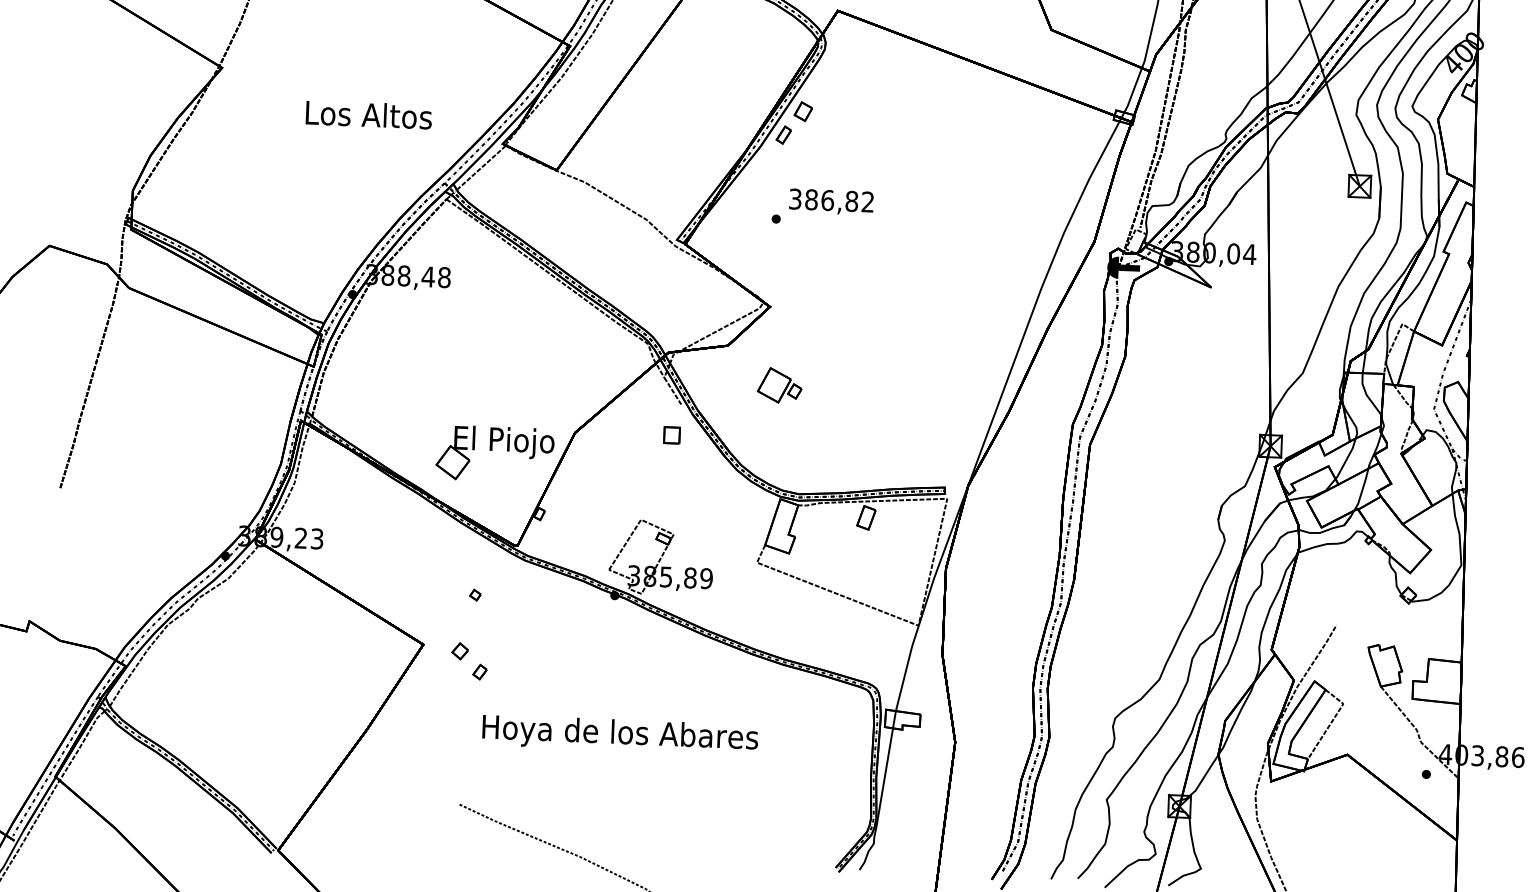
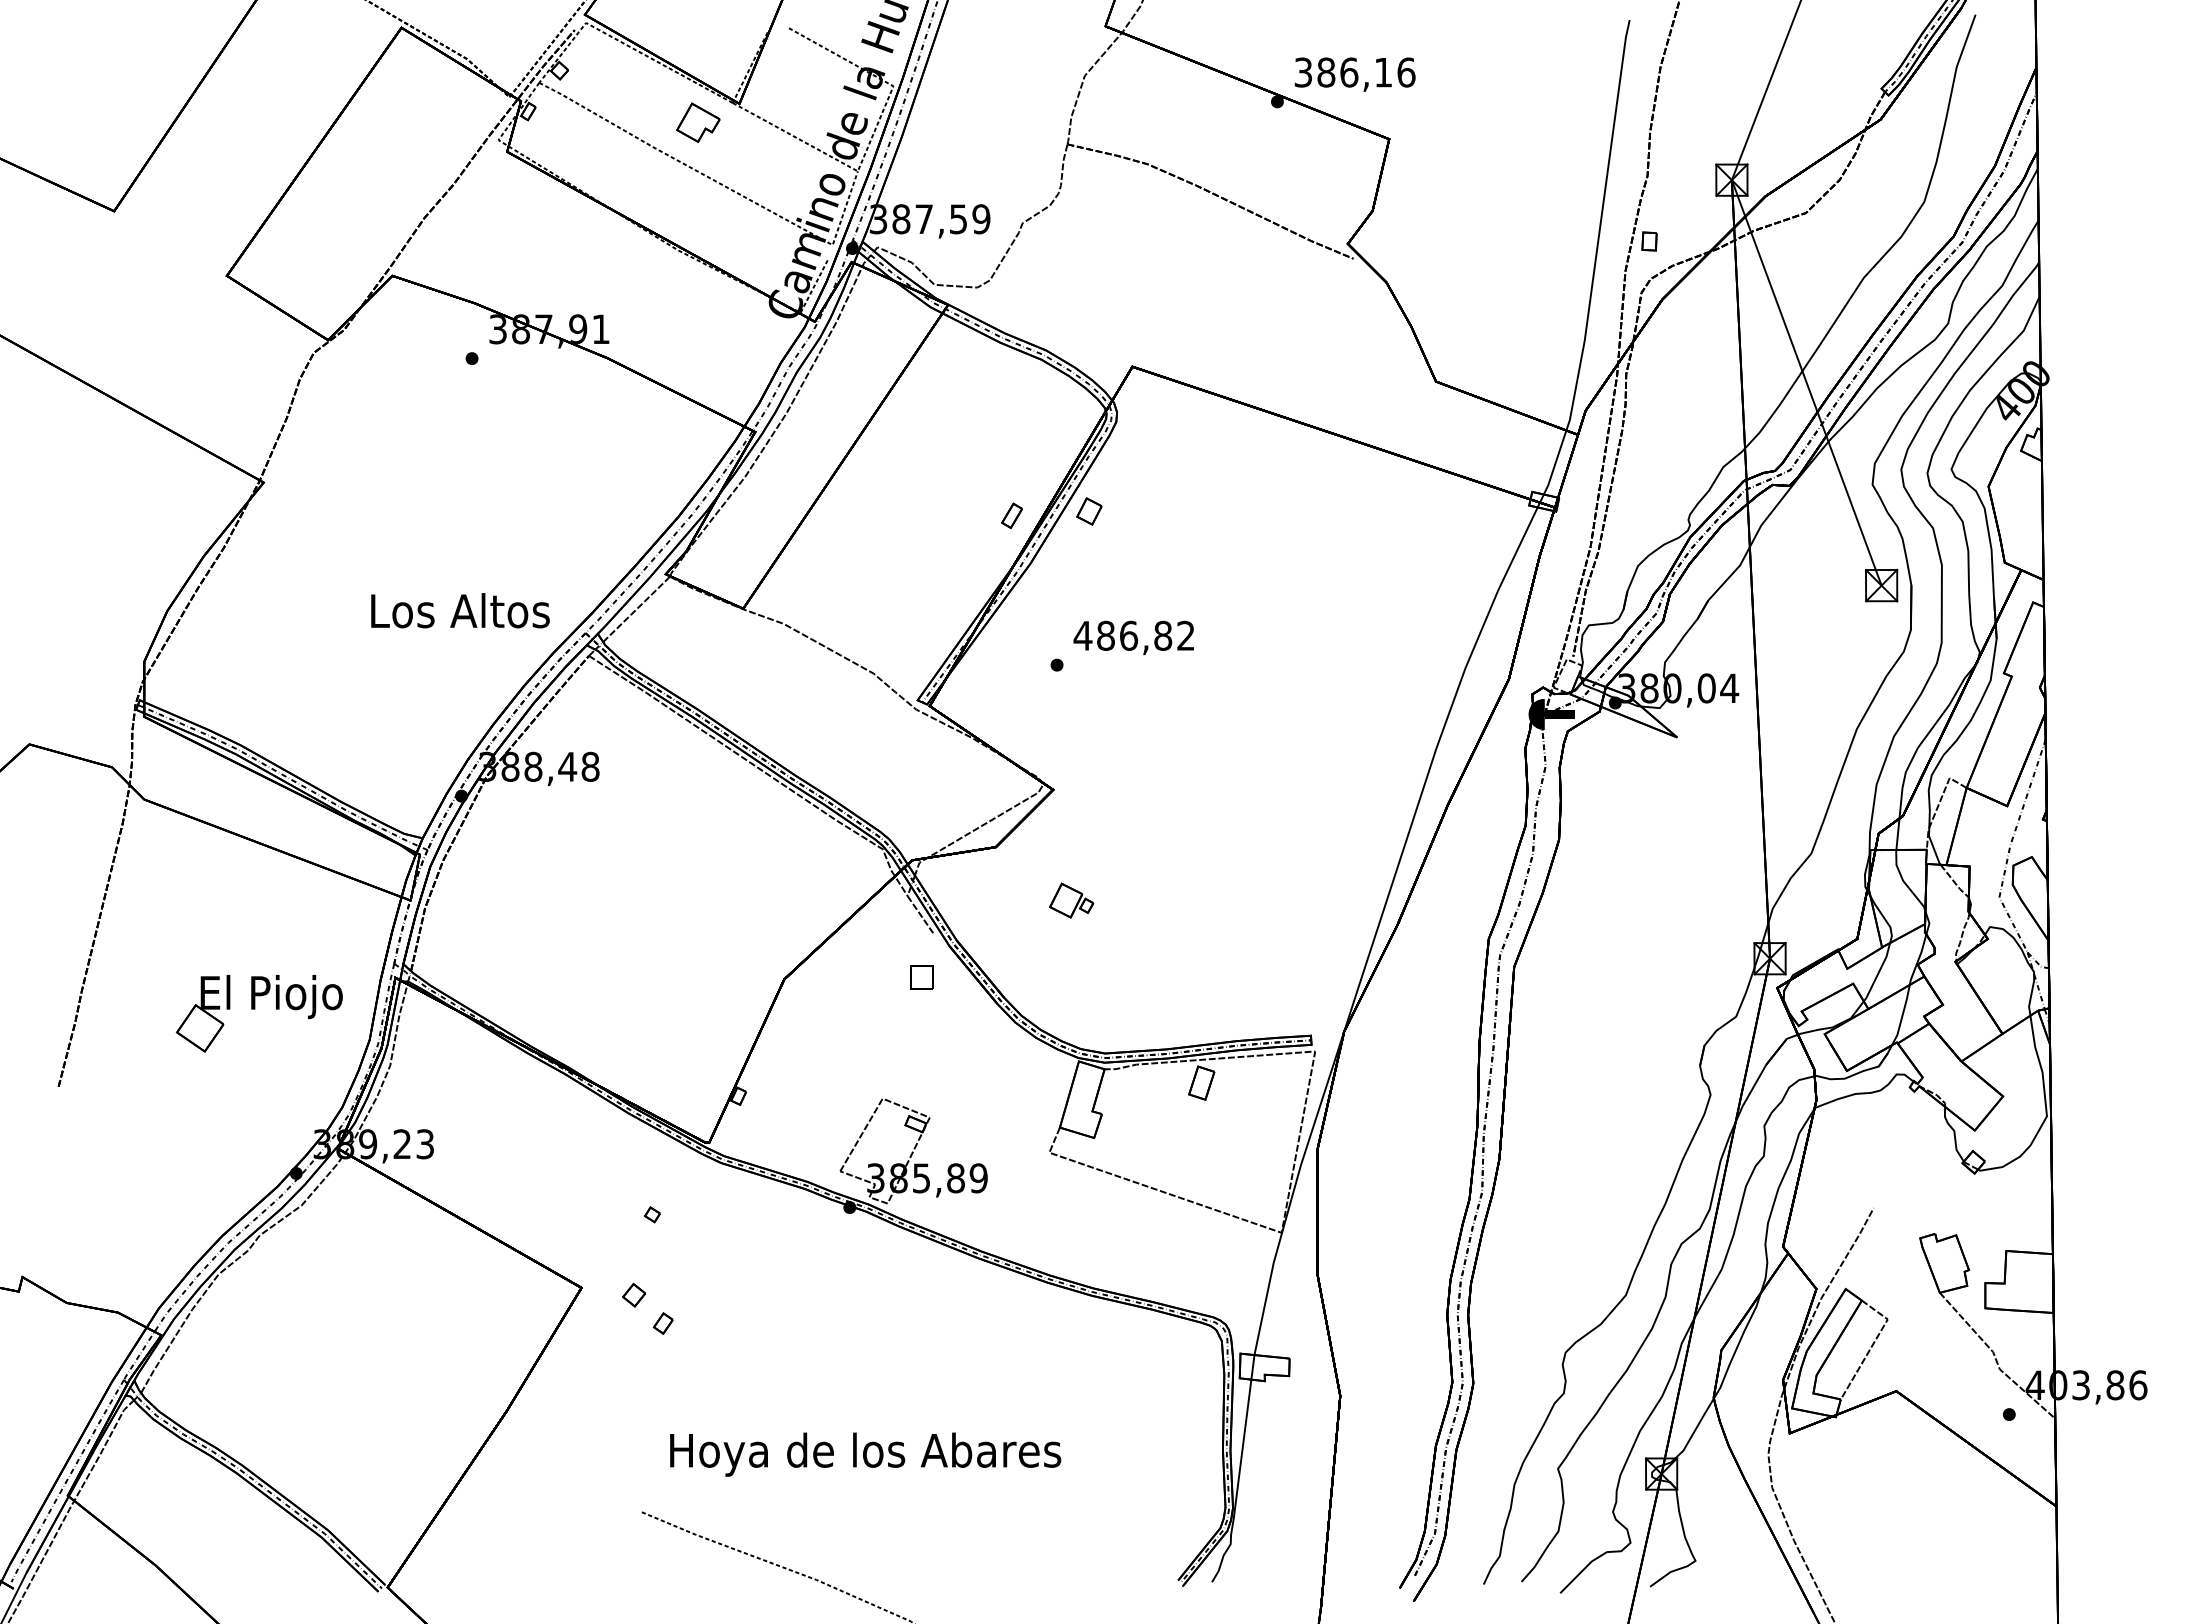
text: (369, 114) -> (460, 610), moved
part: (783, 134) -> (1011, 515), moved
text: (795, 198) -> (1082, 635), 386,82 -> 486,82
part: (779, 385) -> (1071, 900), size x0.7
part: (495, 453) -> (259, 1013), moved
text: (620, 734) -> (865, 1454), moved

